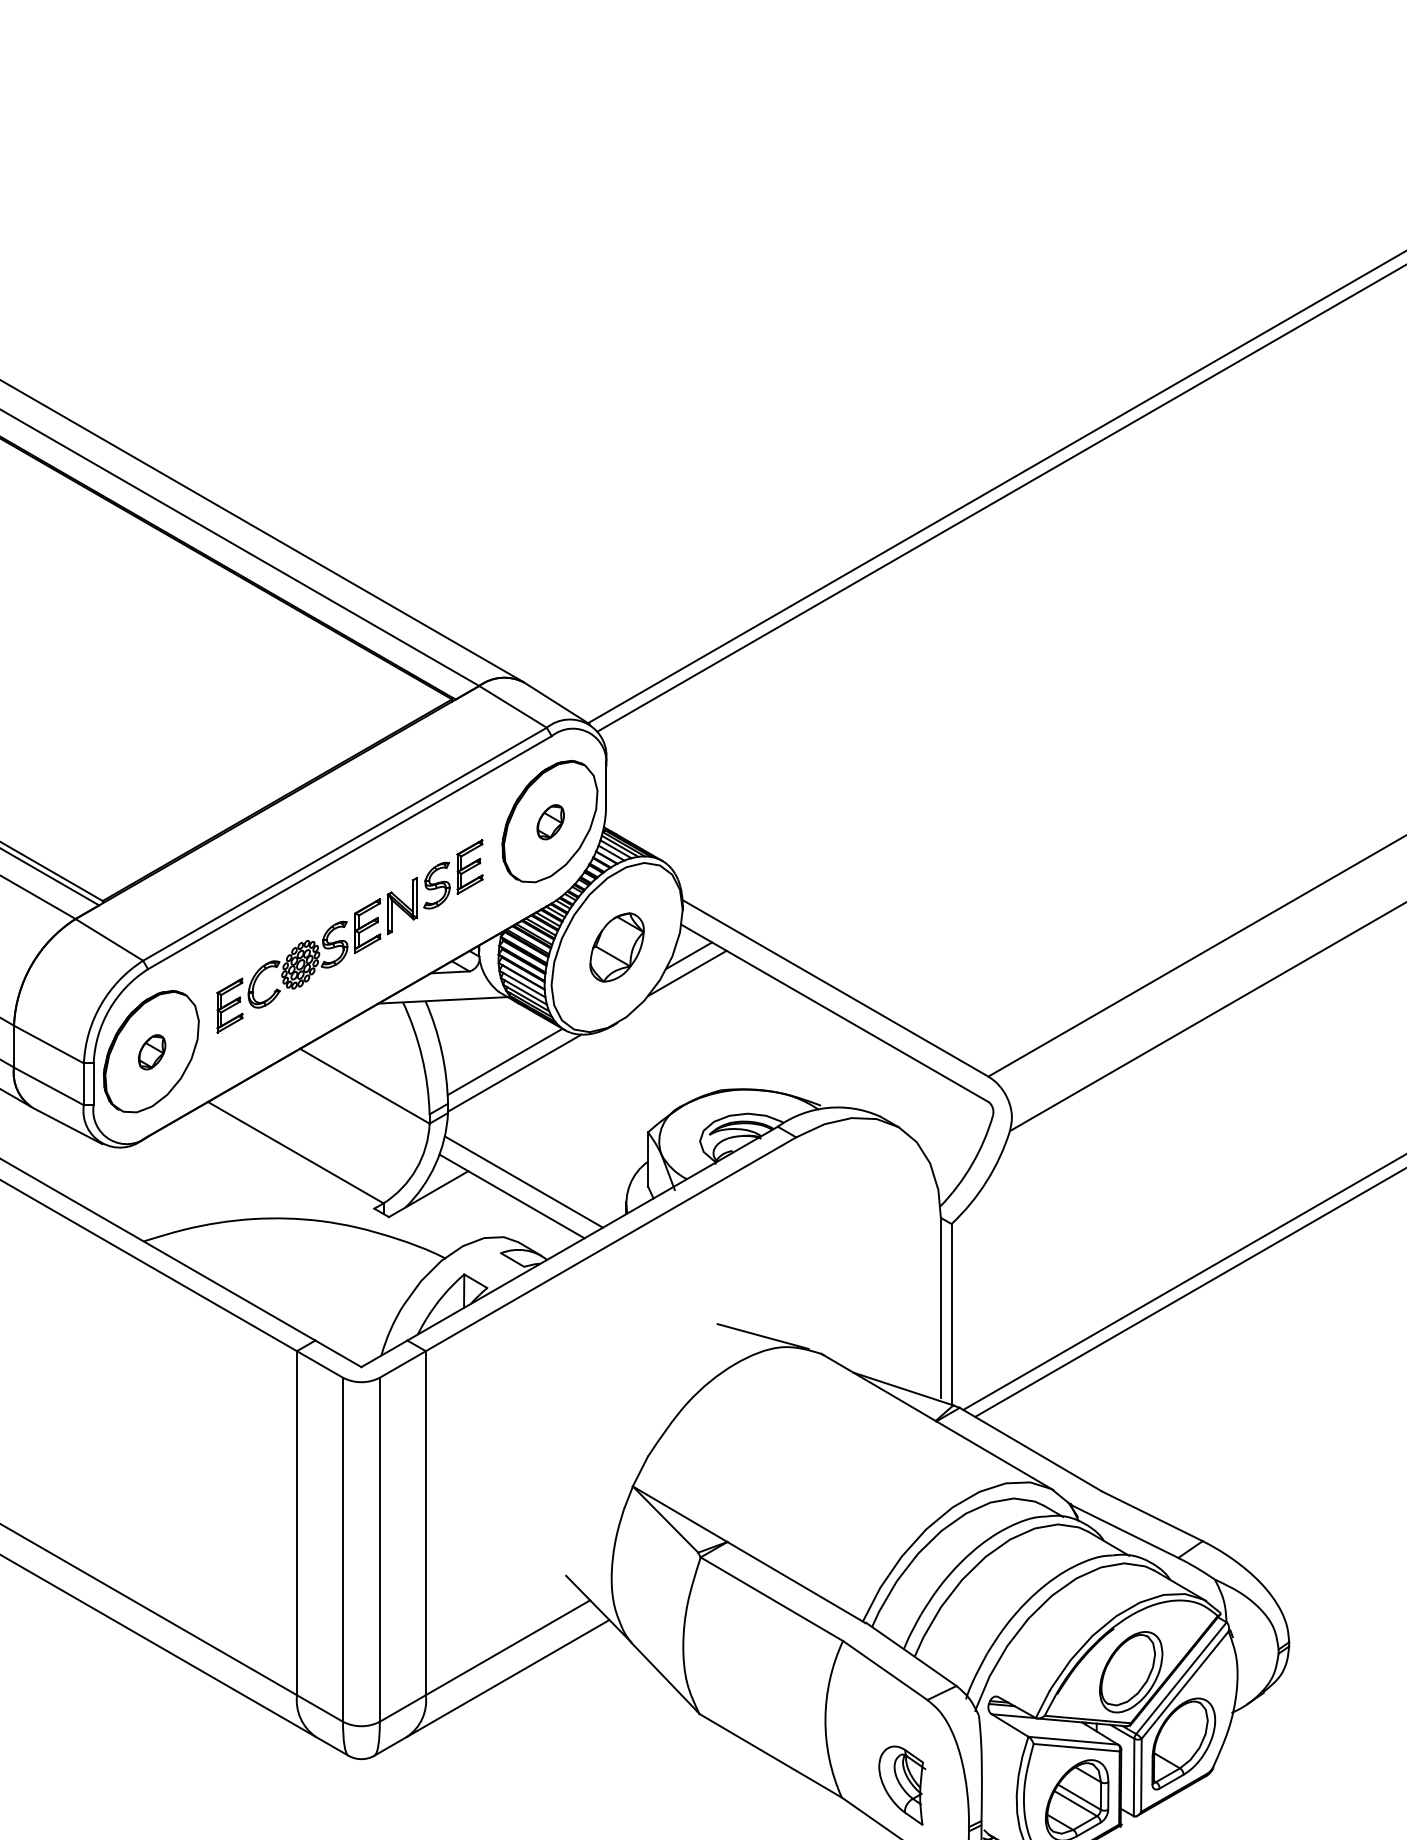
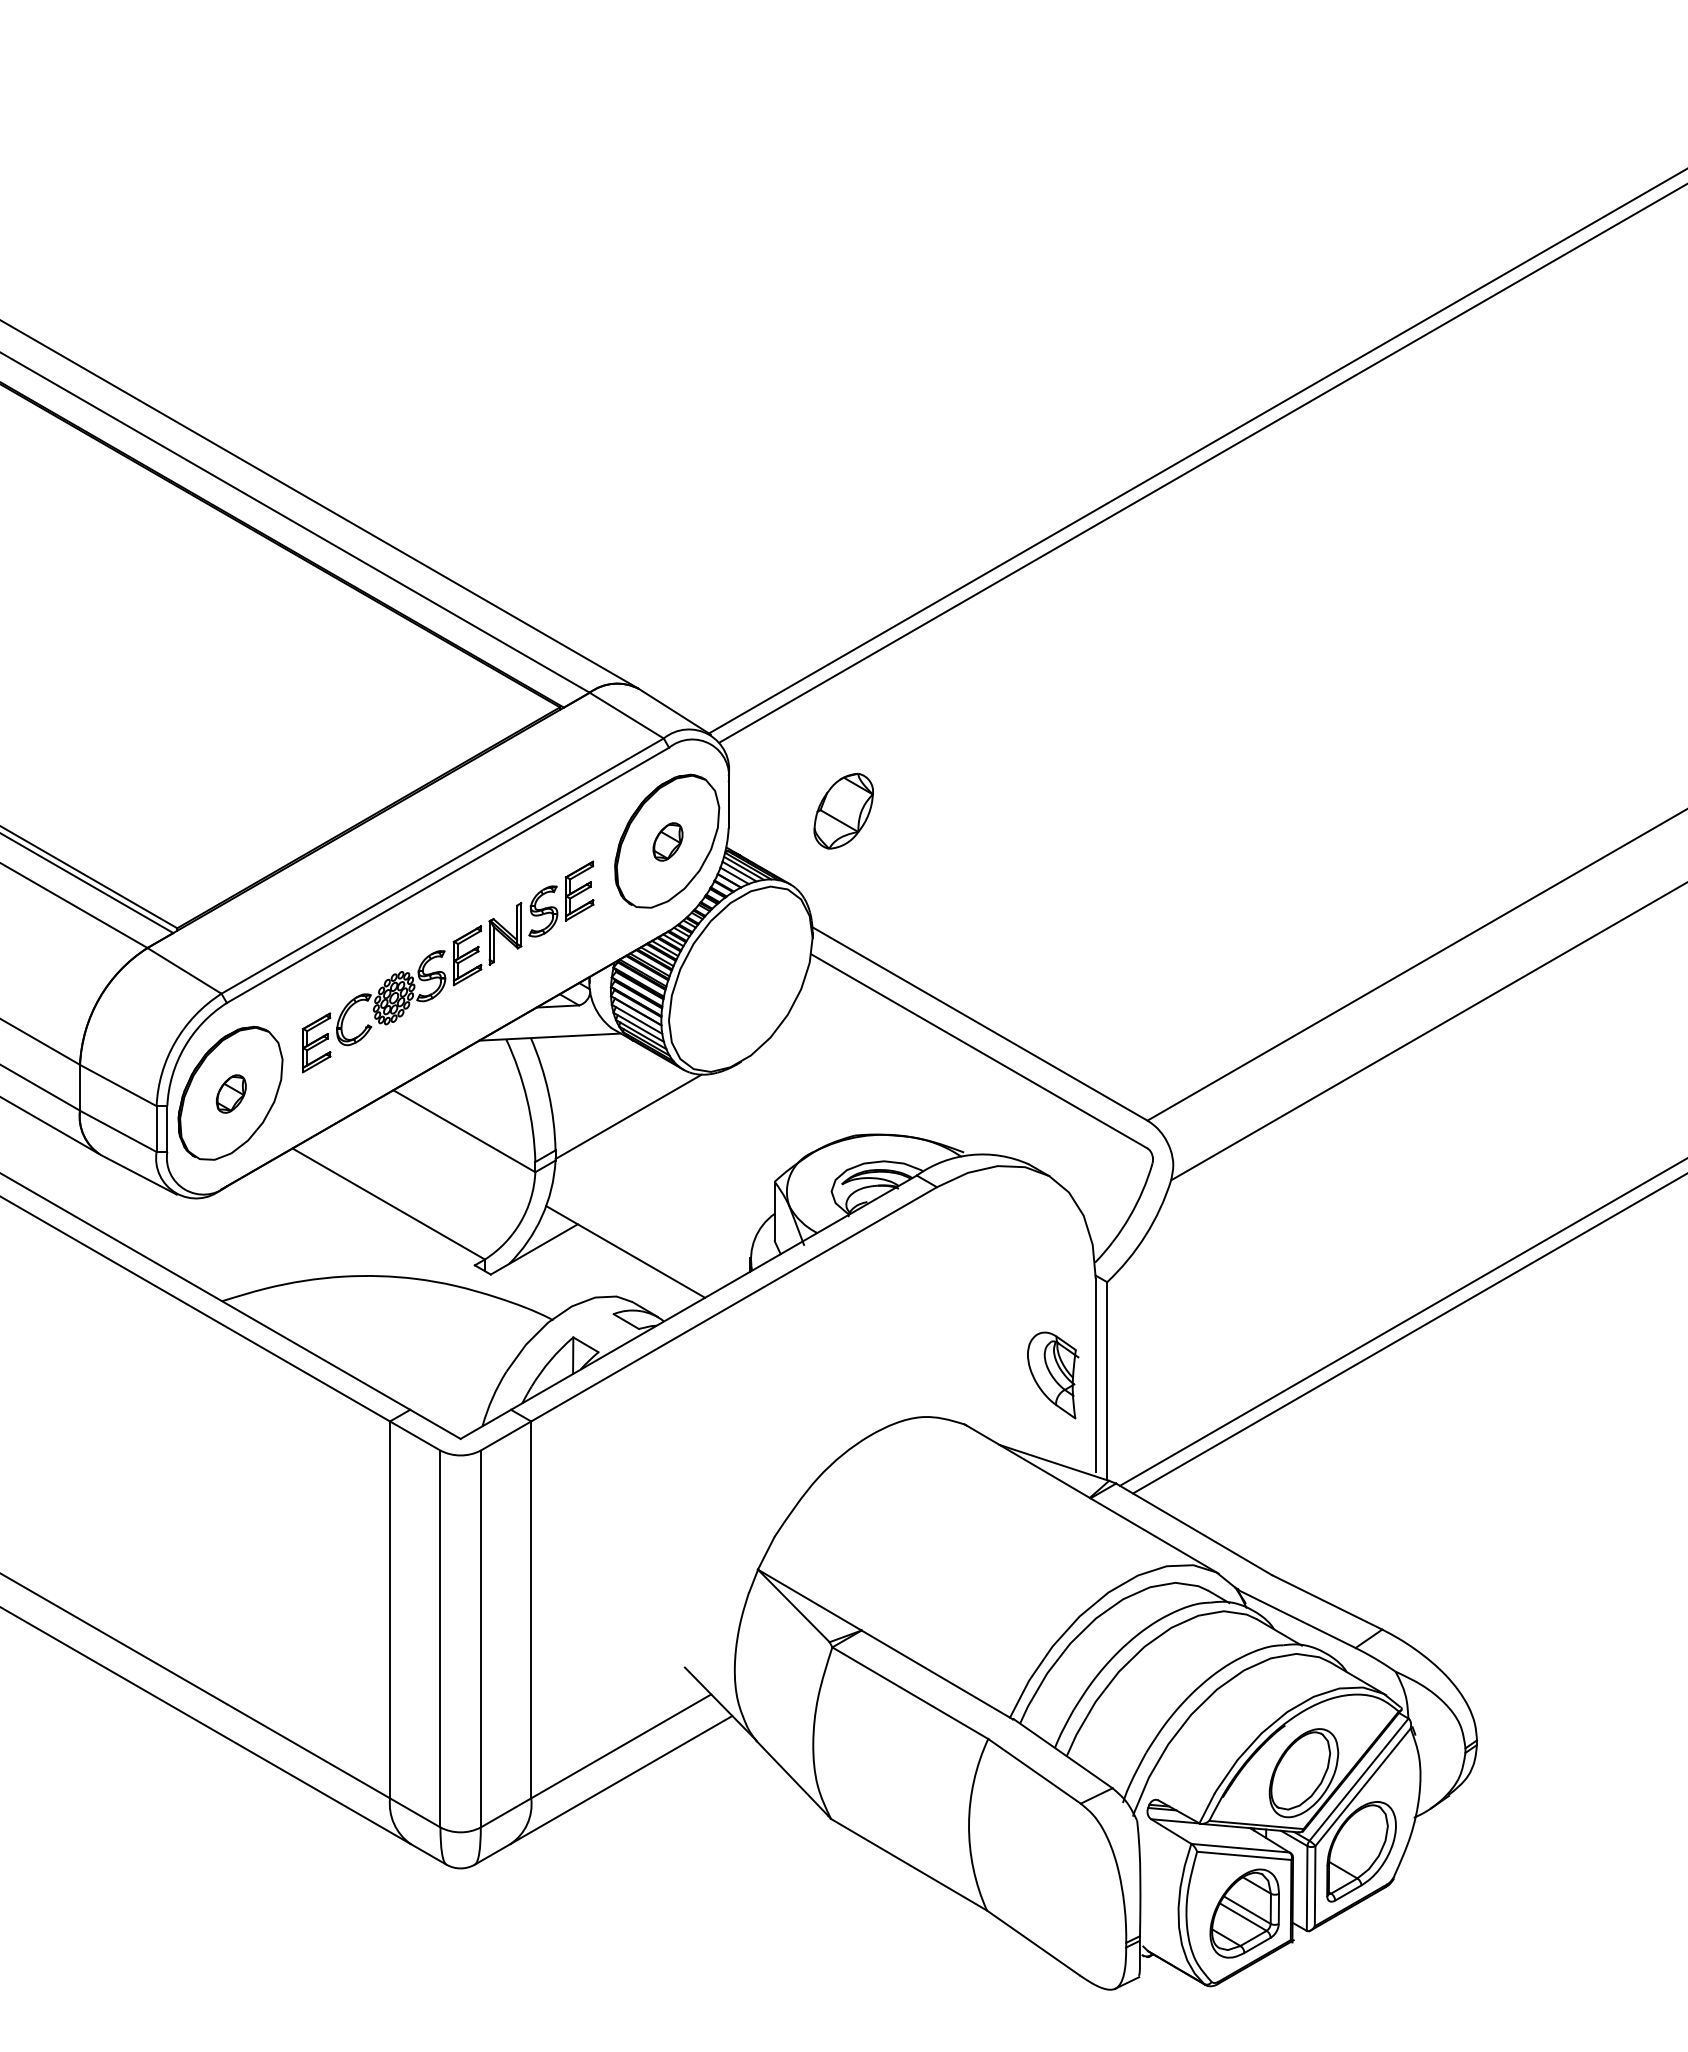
part: (616, 946) -> (843, 810), moved
line: (688, 955) -> (819, 987), removed
line: (687, 973) -> (817, 1007), removed
line: (505, 1061) -> (618, 1104), removed
line: (523, 1182) -> (638, 1236), removed
line: (762, 1335) -> (900, 1404), removed
part: (902, 1785) -> (1053, 1375), moved

